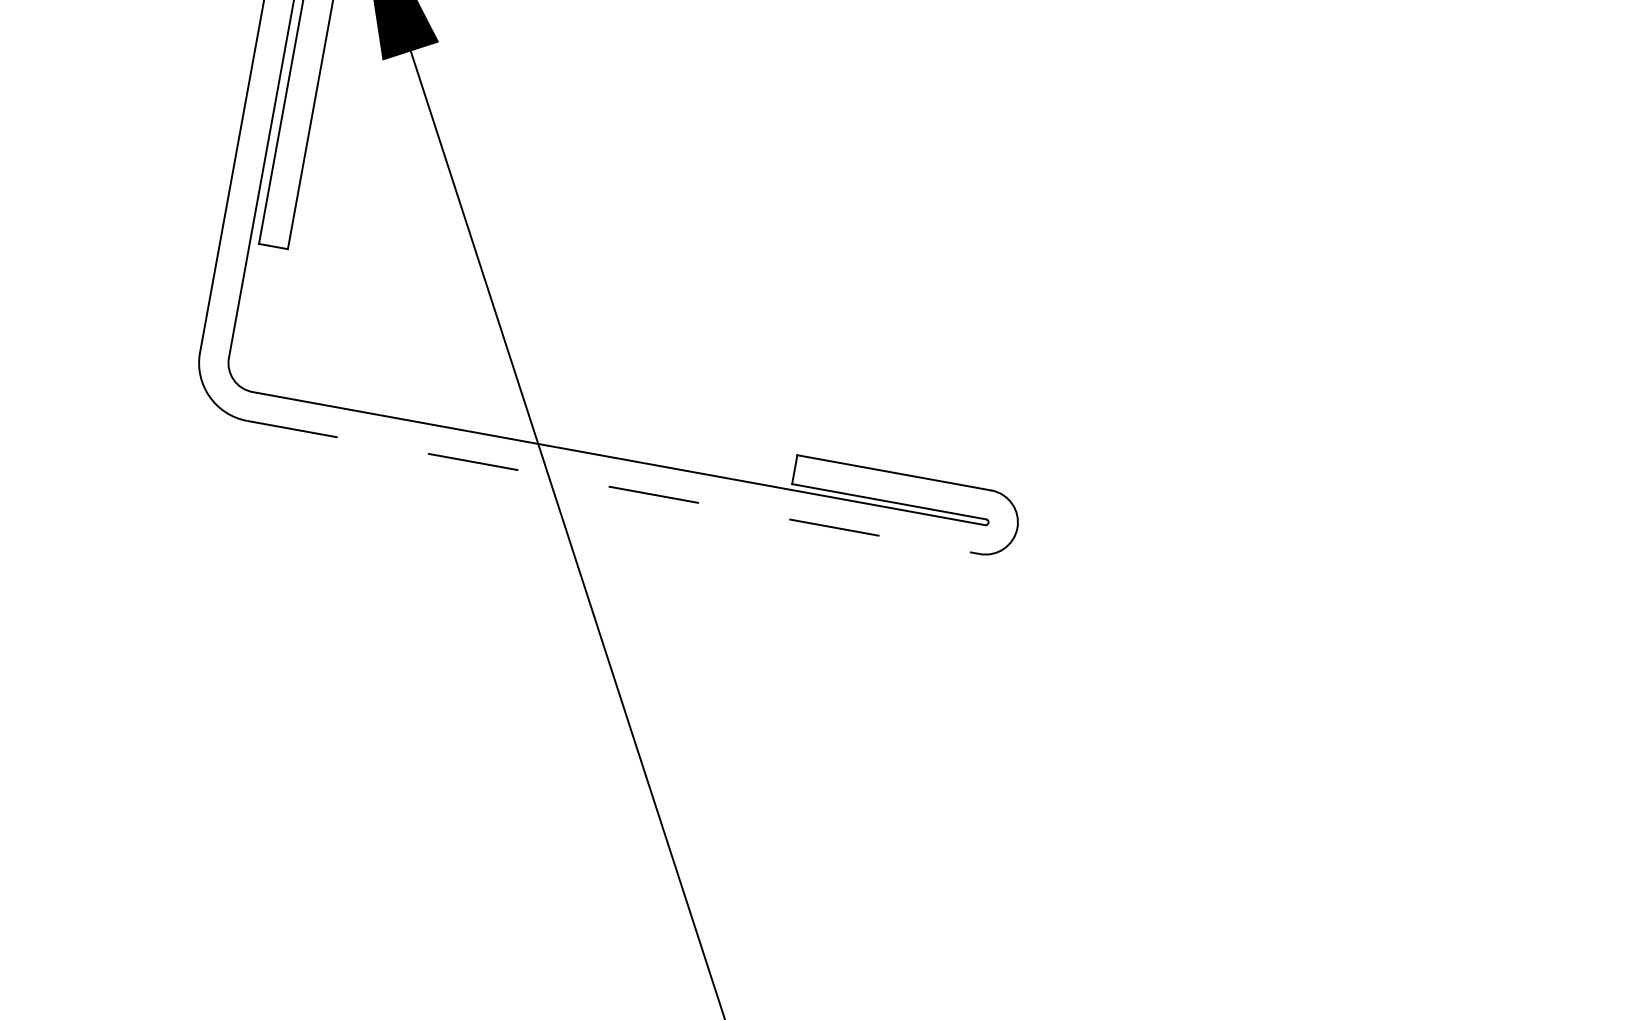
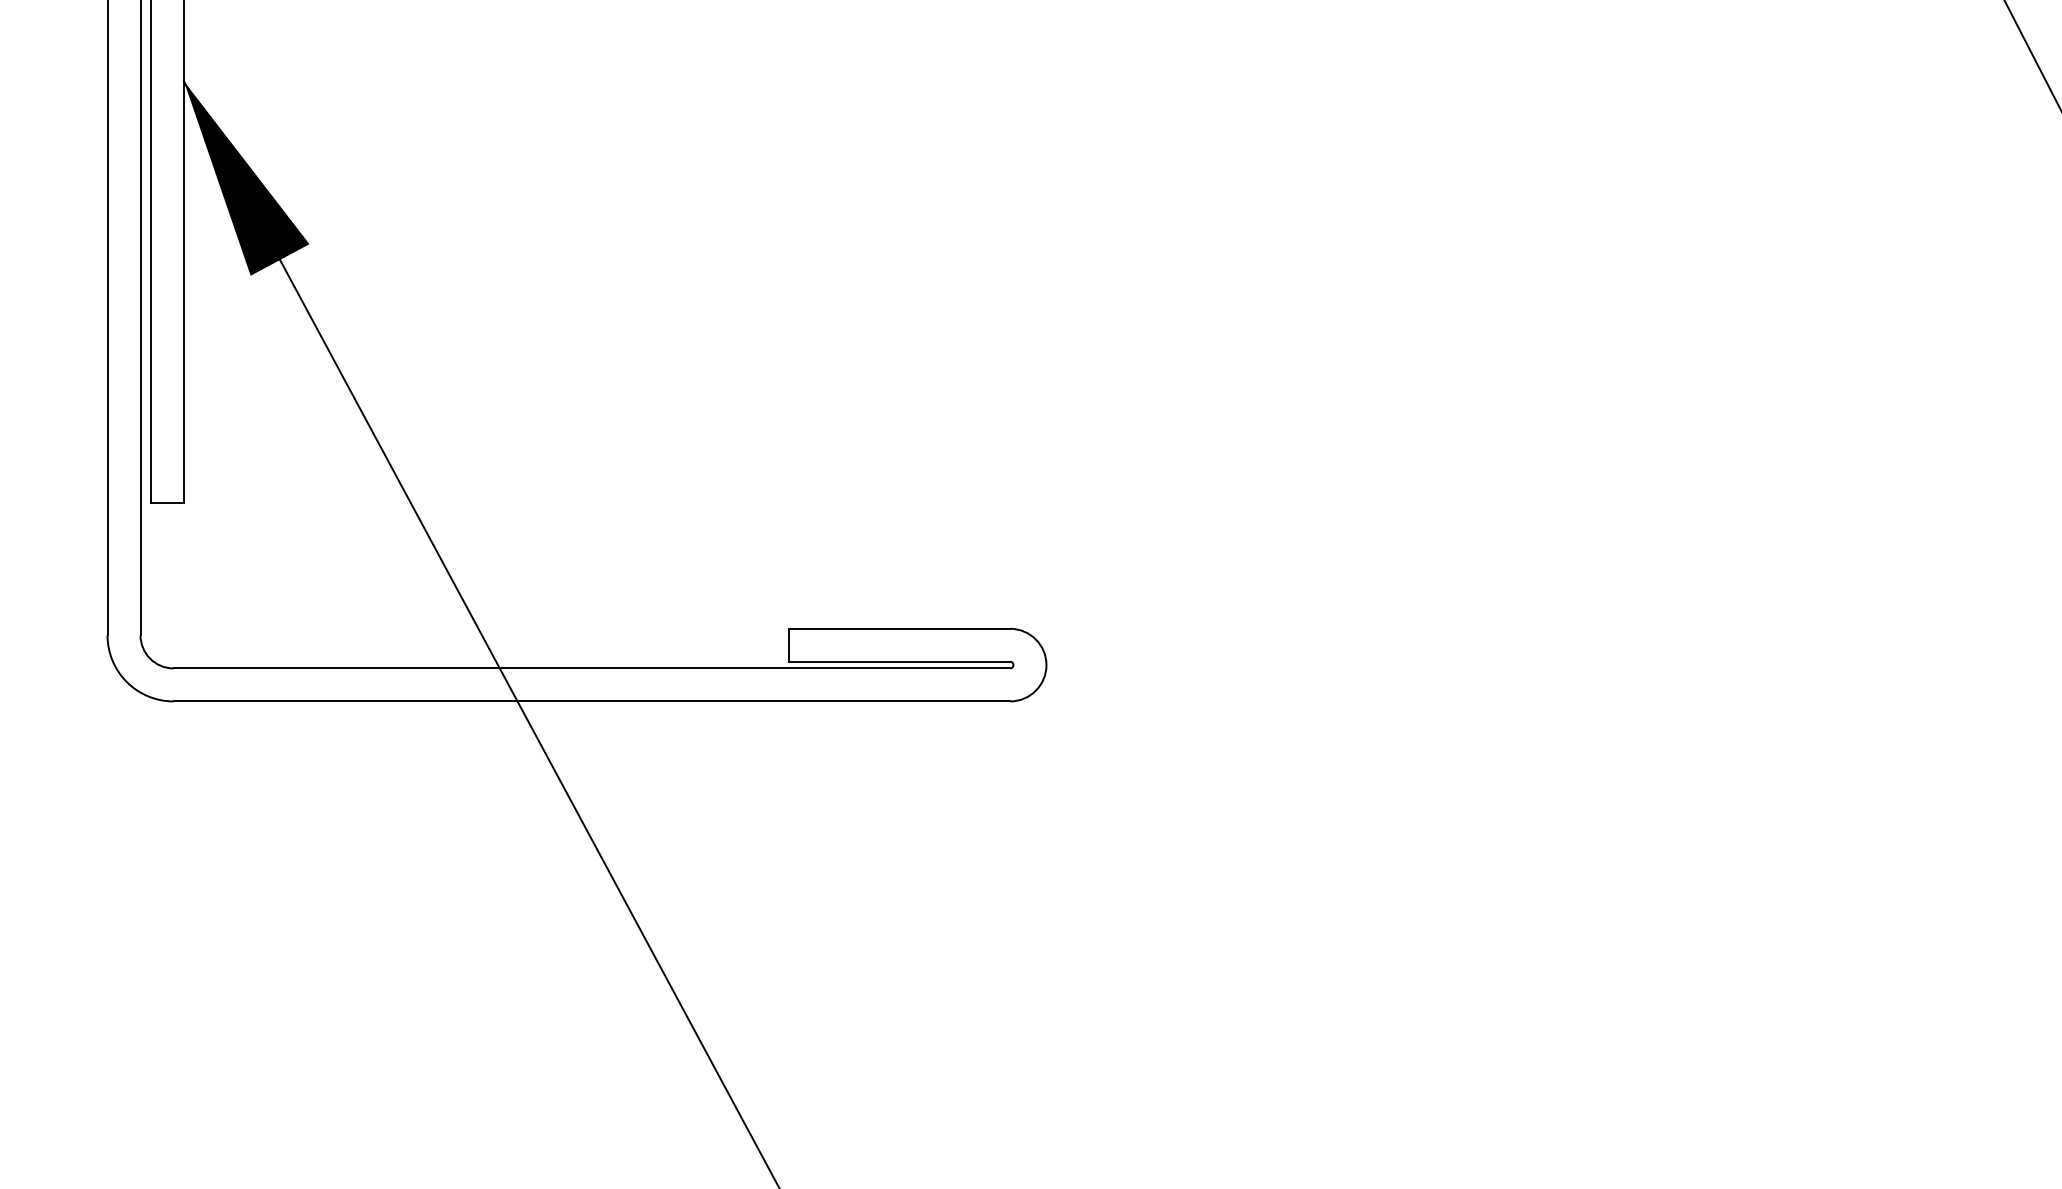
line: (614, 487) -> (592, 701), dashed -> solid

